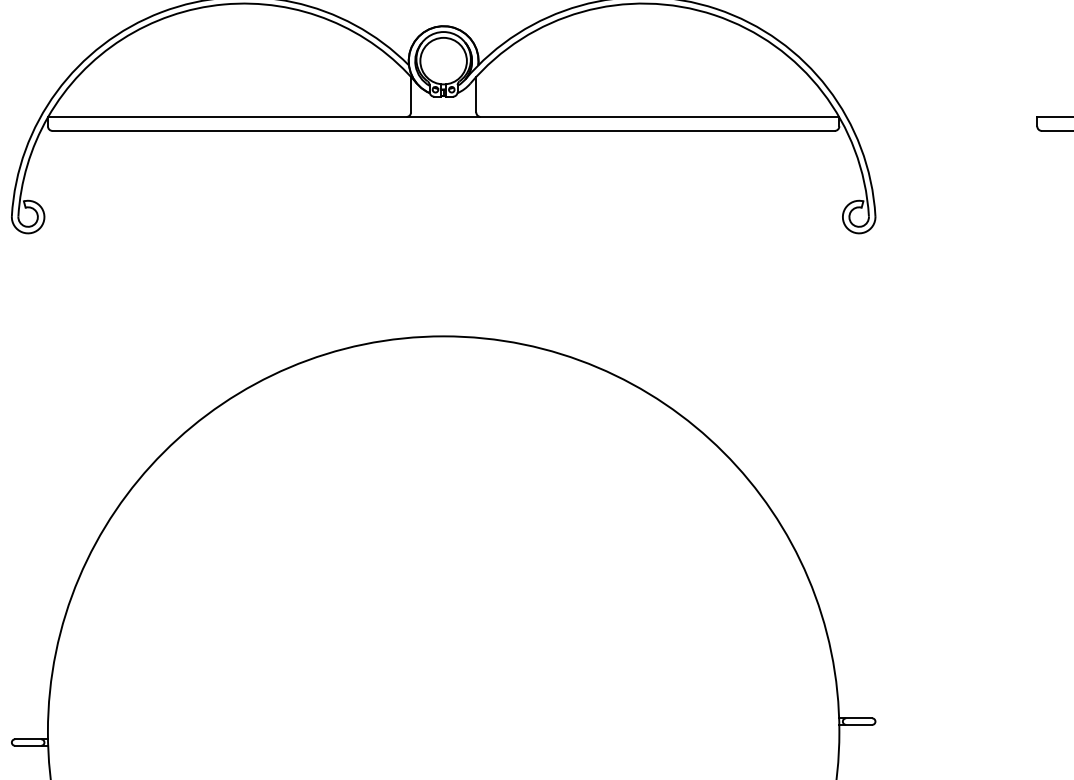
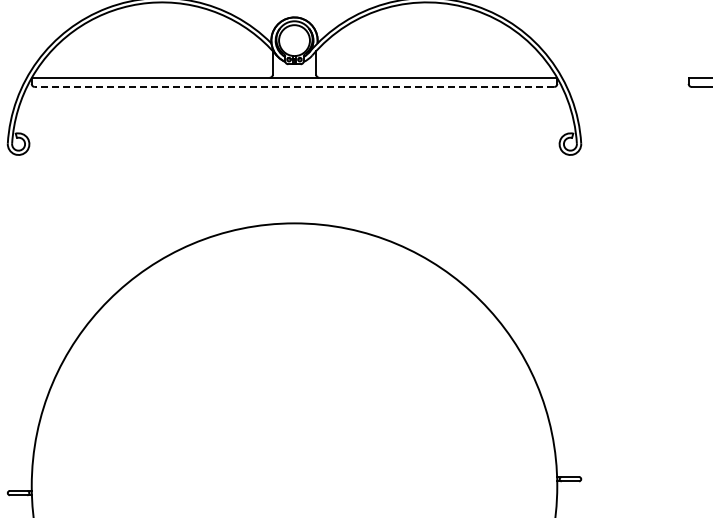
line: (443, 131) -> (294, 87), solid -> dashed

